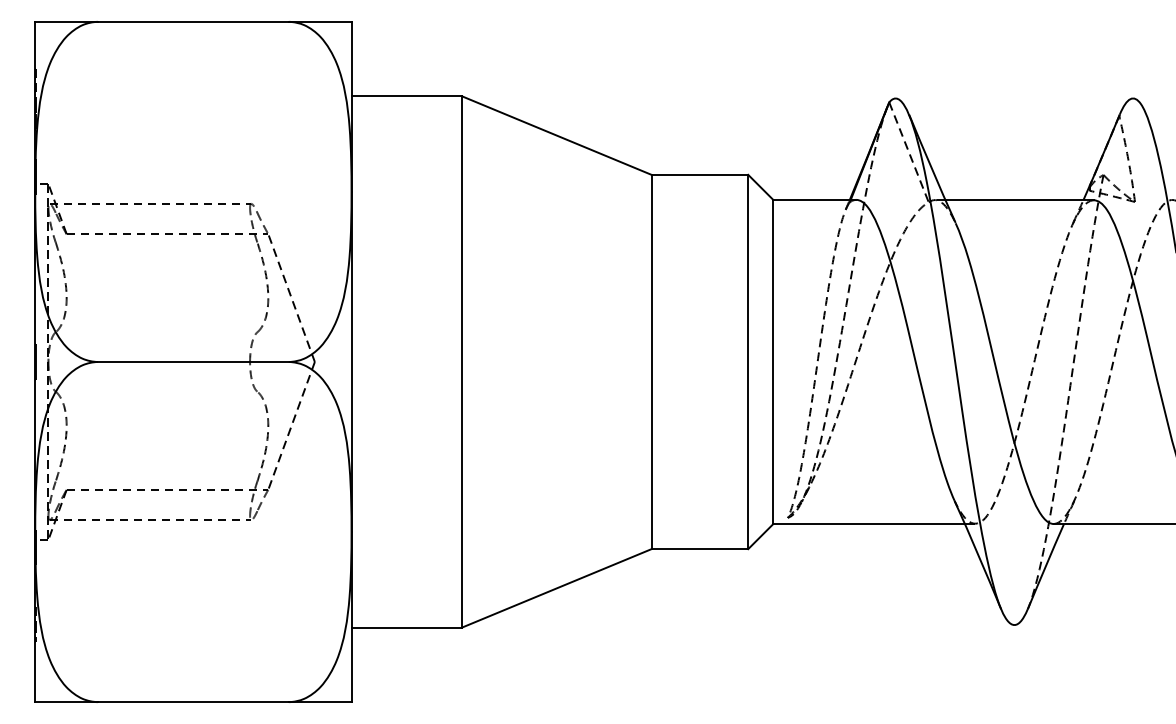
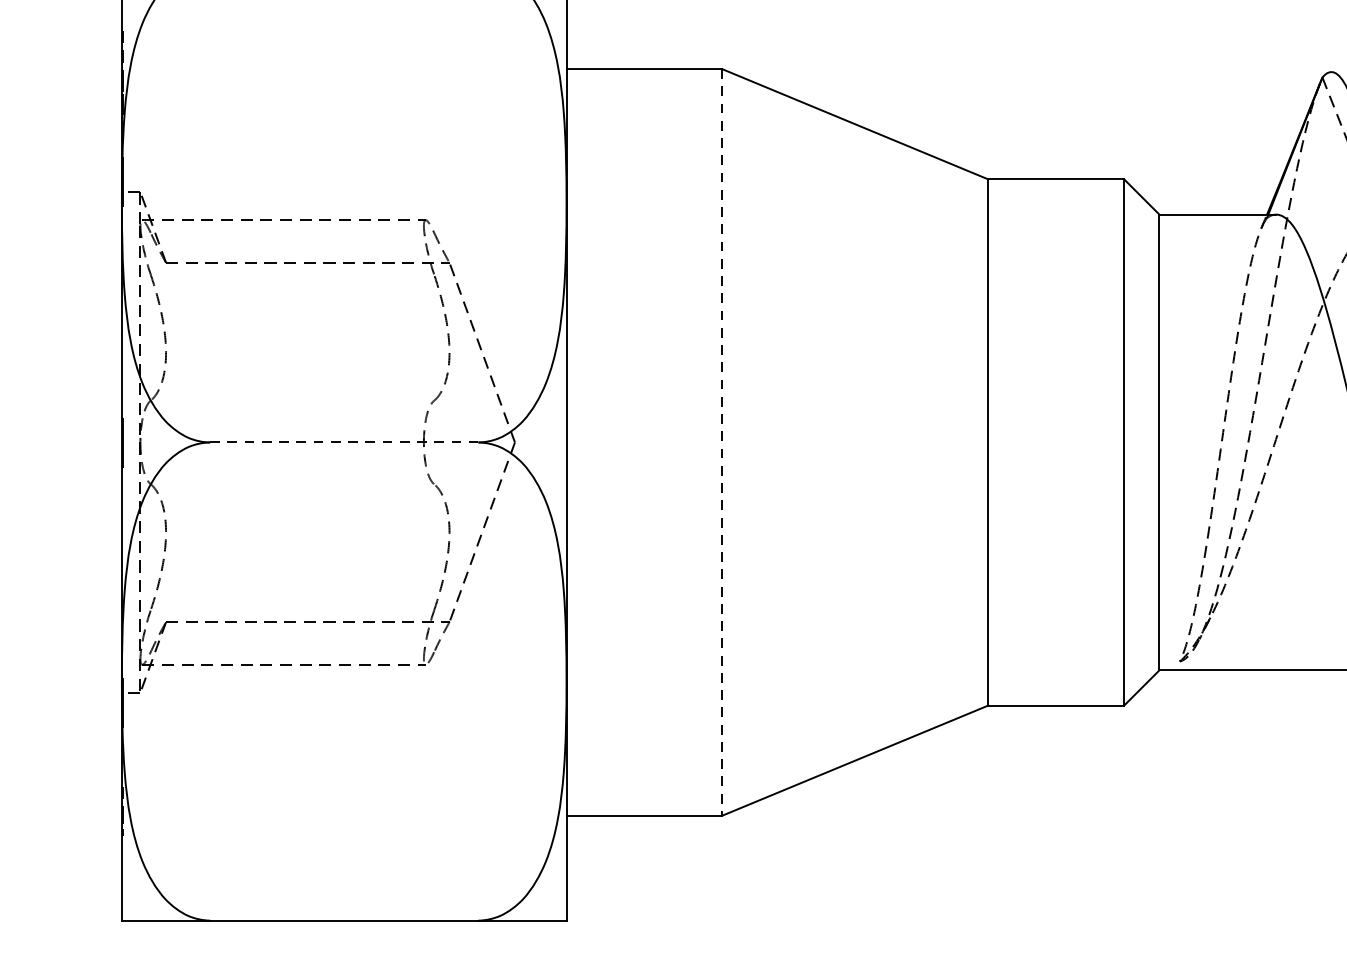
line: (462, 361) -> (722, 441), solid -> dashed
line: (193, 362) -> (344, 443), solid -> dashed

